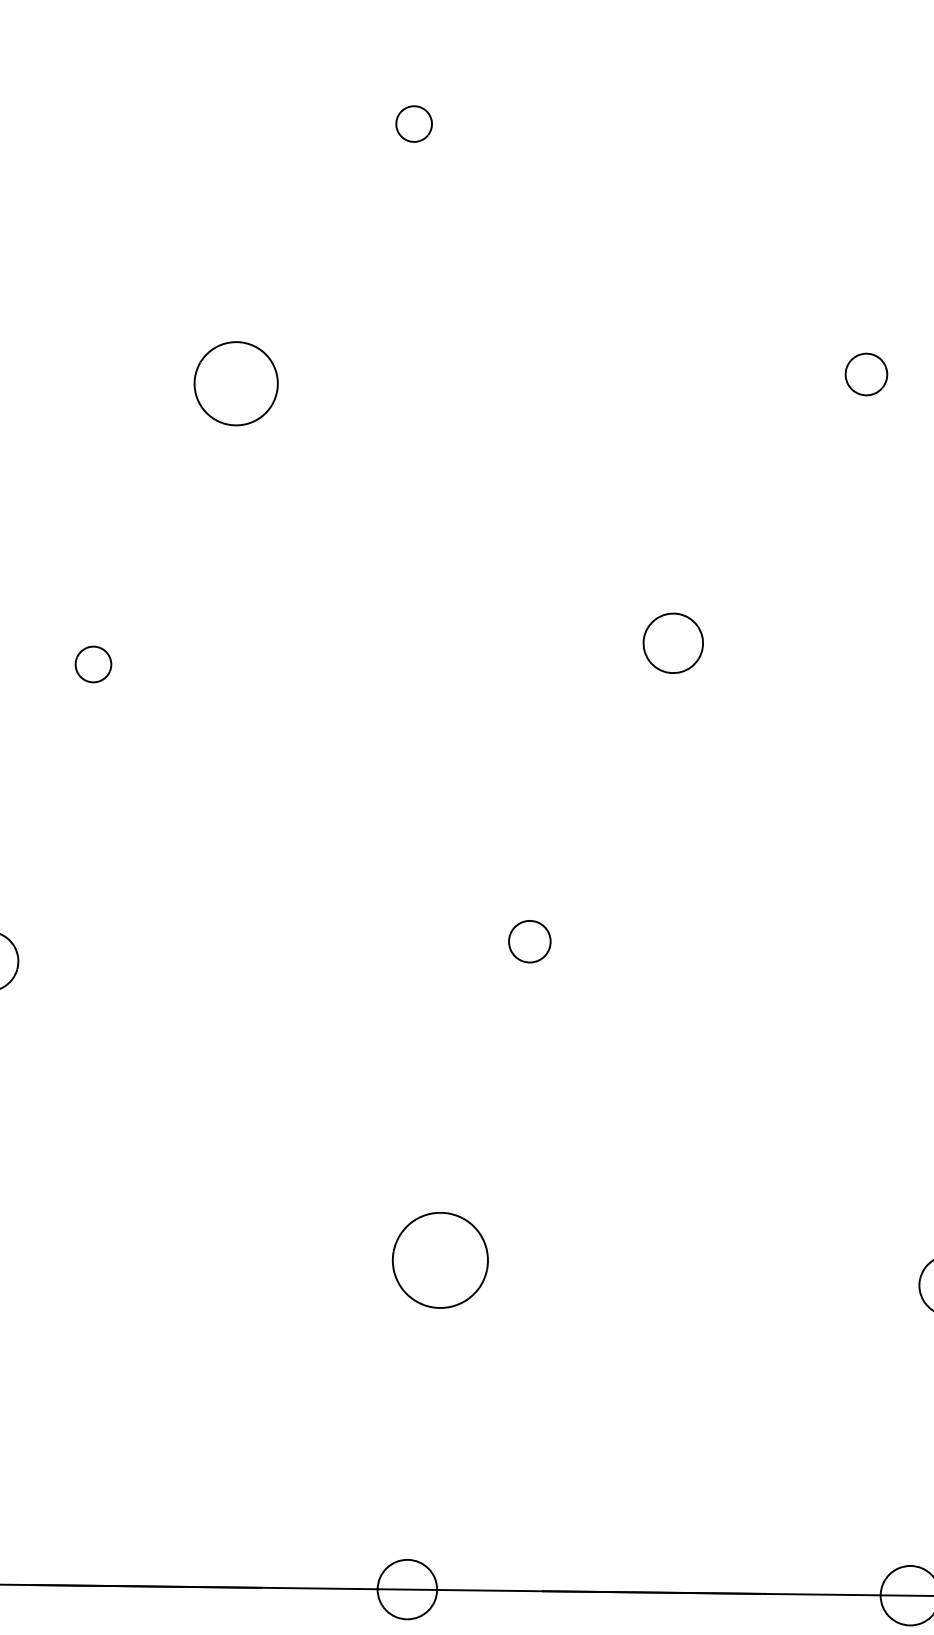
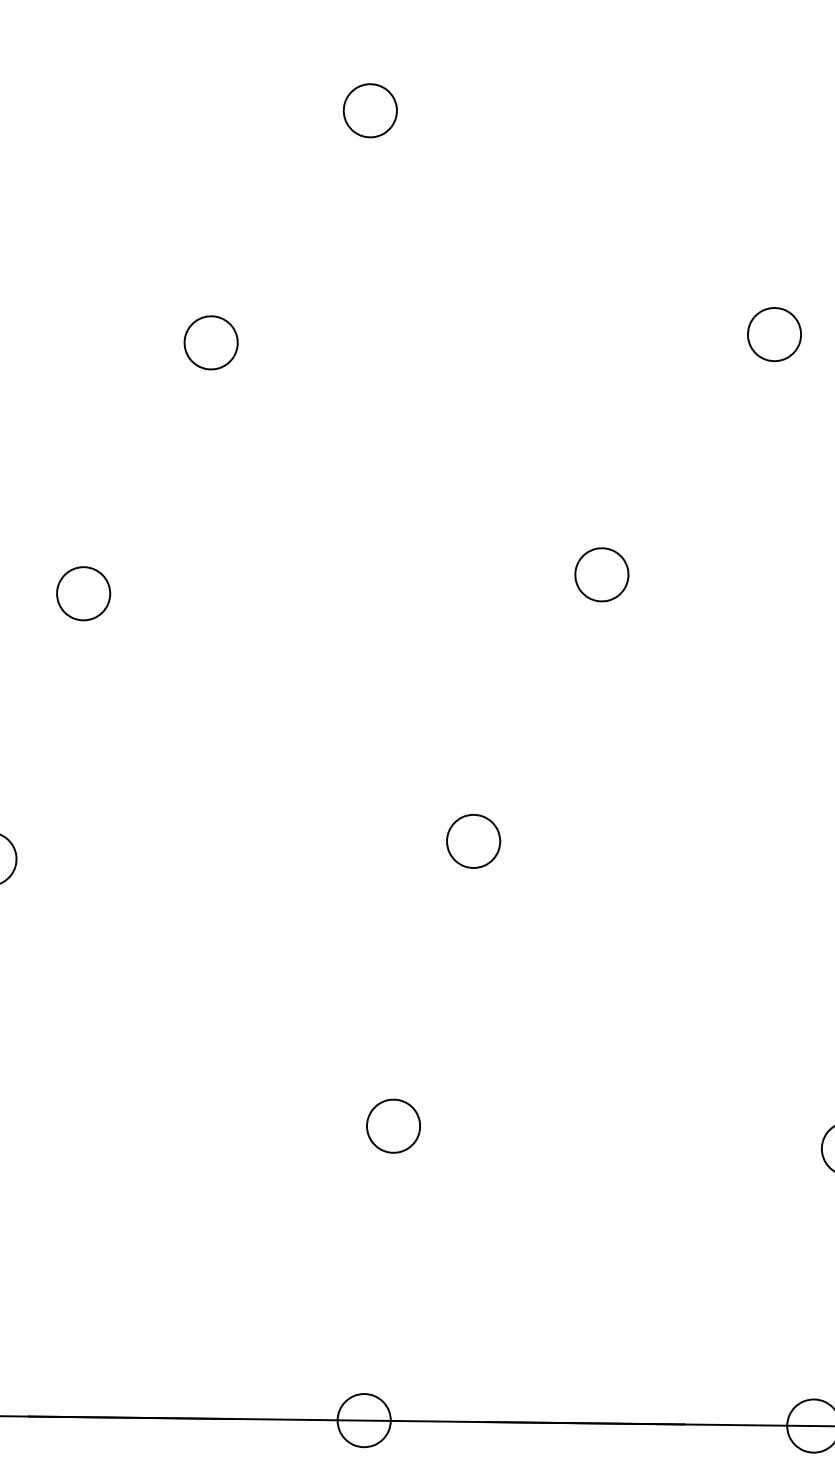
part: (413, 123) -> (369, 110), size x1.67
part: (866, 374) -> (774, 334), size x1.43
part: (235, 383) -> (210, 342), size x0.71
part: (93, 664) -> (83, 593), size x1.67
part: (529, 941) -> (473, 841), size x1.43
part: (439, 1259) -> (392, 1125), size x0.62

